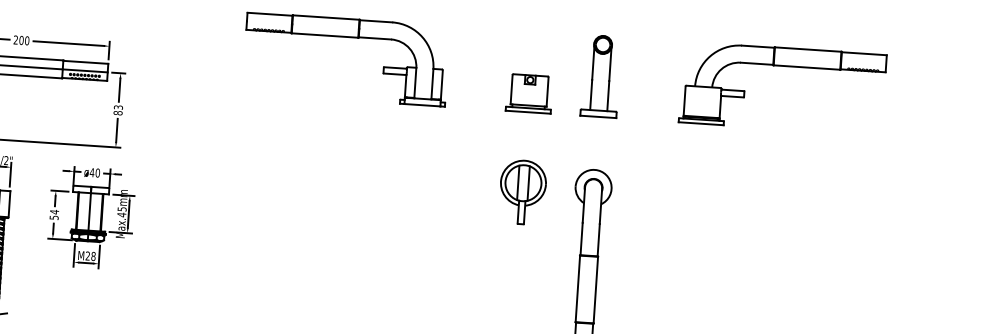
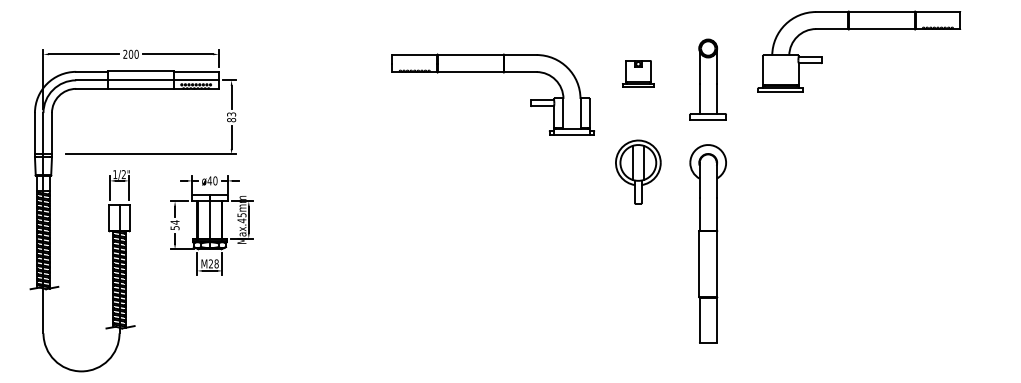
part: (346, 36) -> (492, 72), moved
part: (784, 66) -> (859, 29), moved
part: (600, 76) -> (707, 79), moved
part: (529, 93) -> (638, 73), size x0.7

